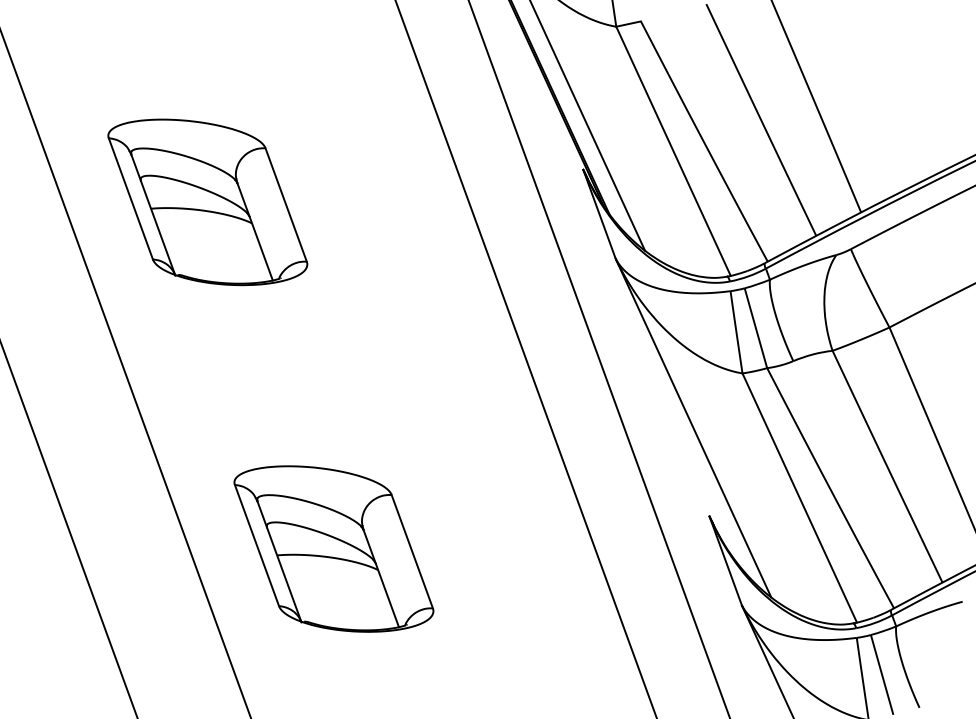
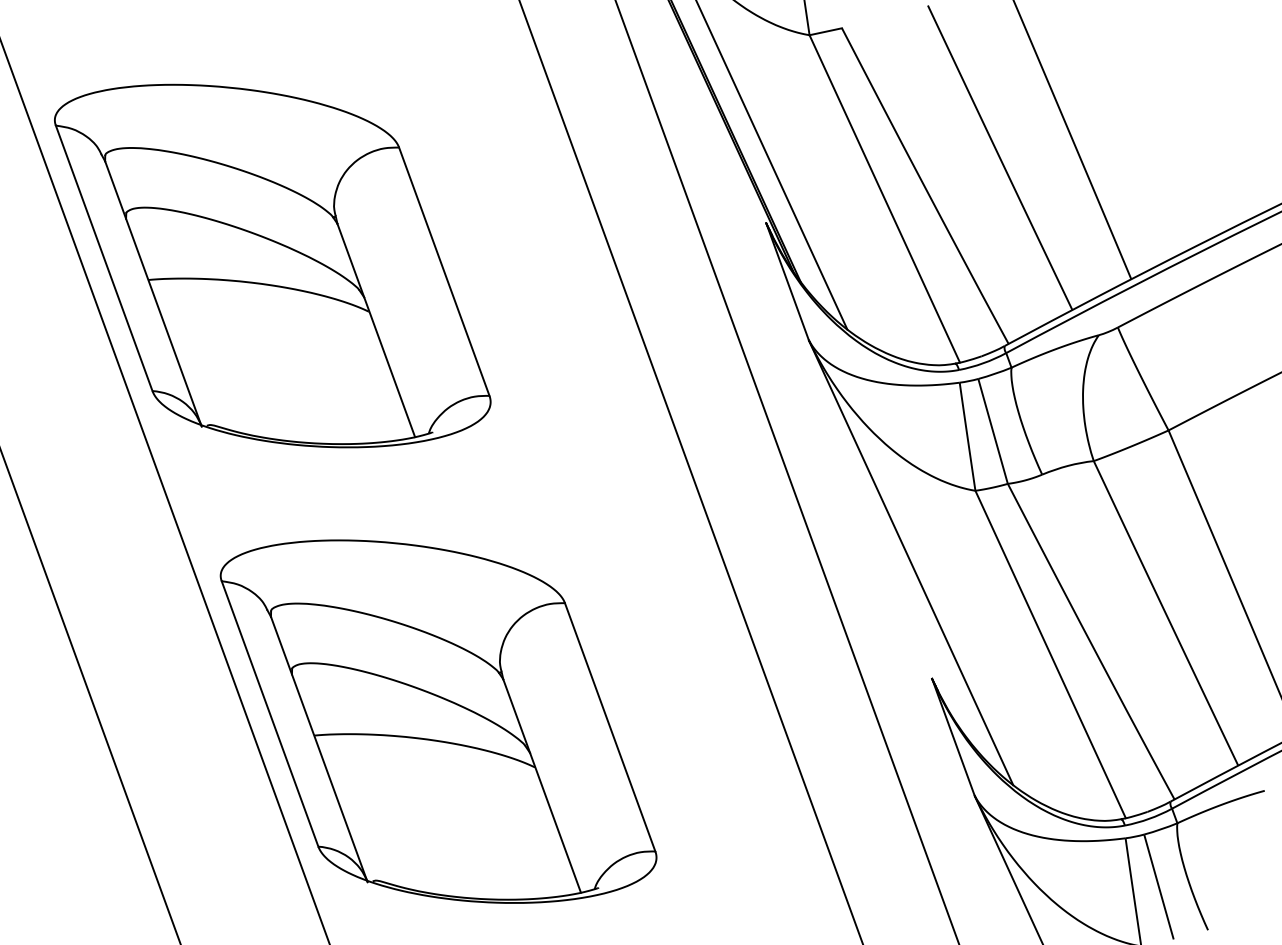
part: (207, 201) -> (272, 265), size x1.67
part: (333, 548) -> (438, 721), size x1.67

